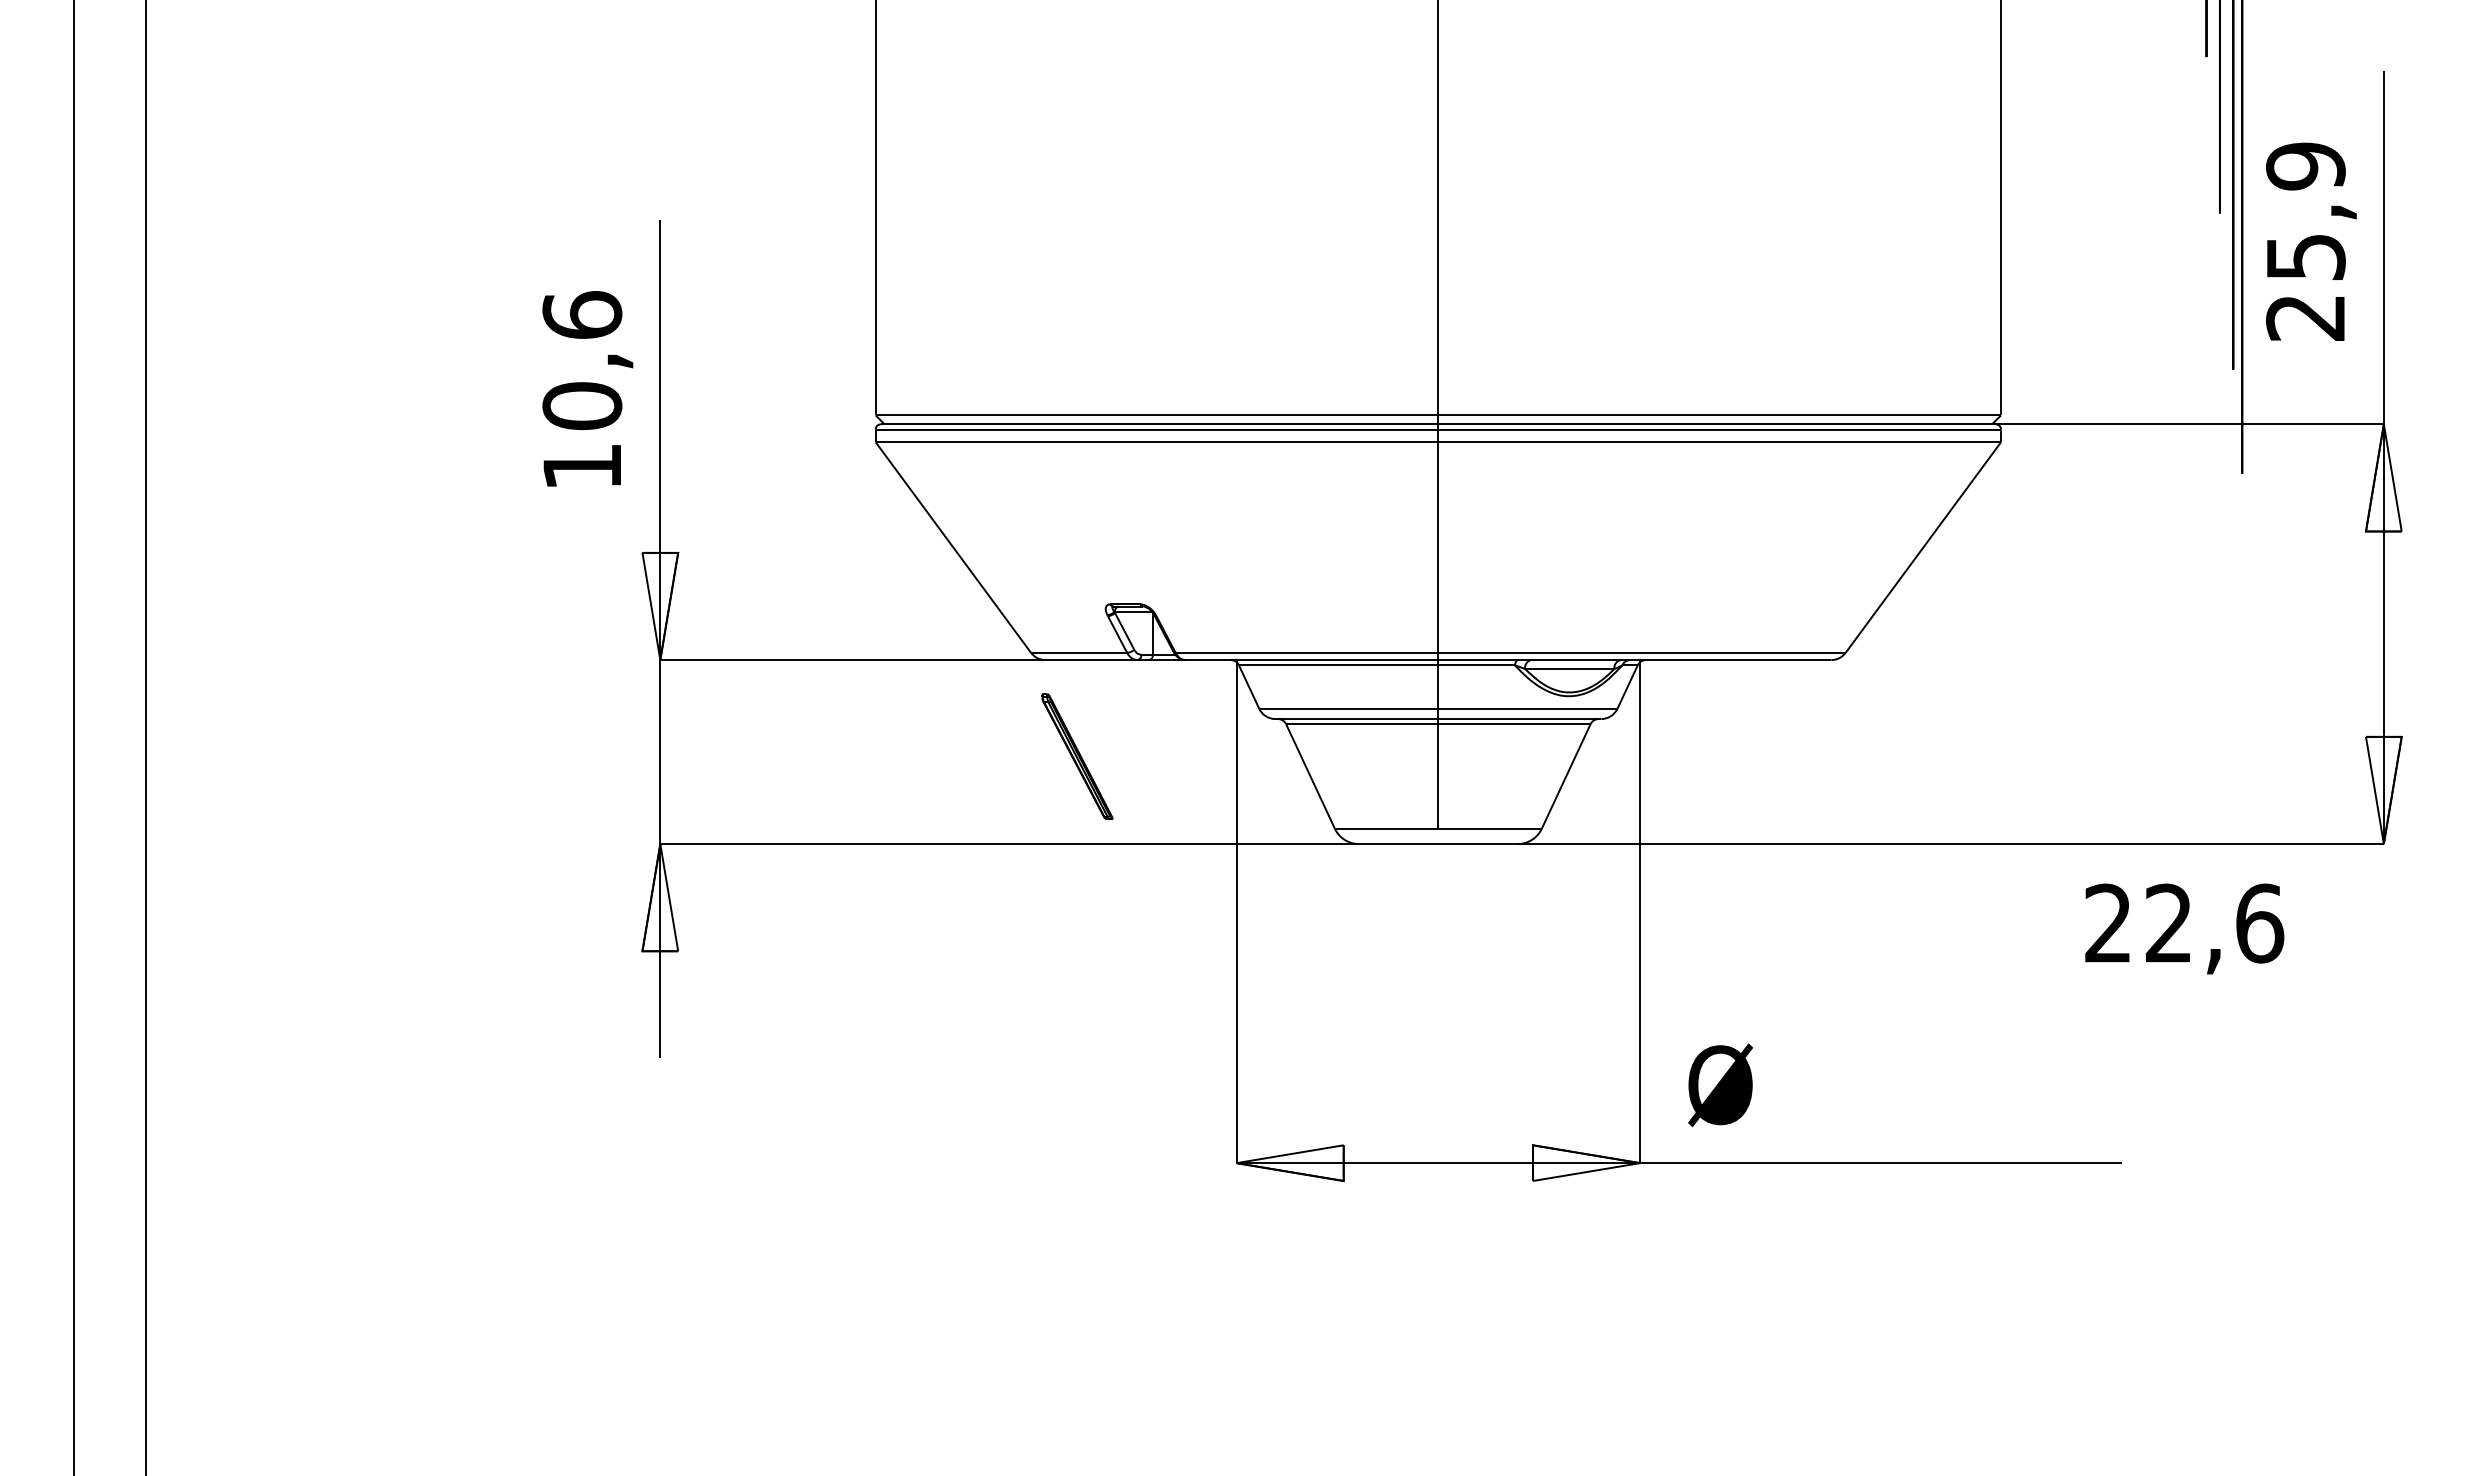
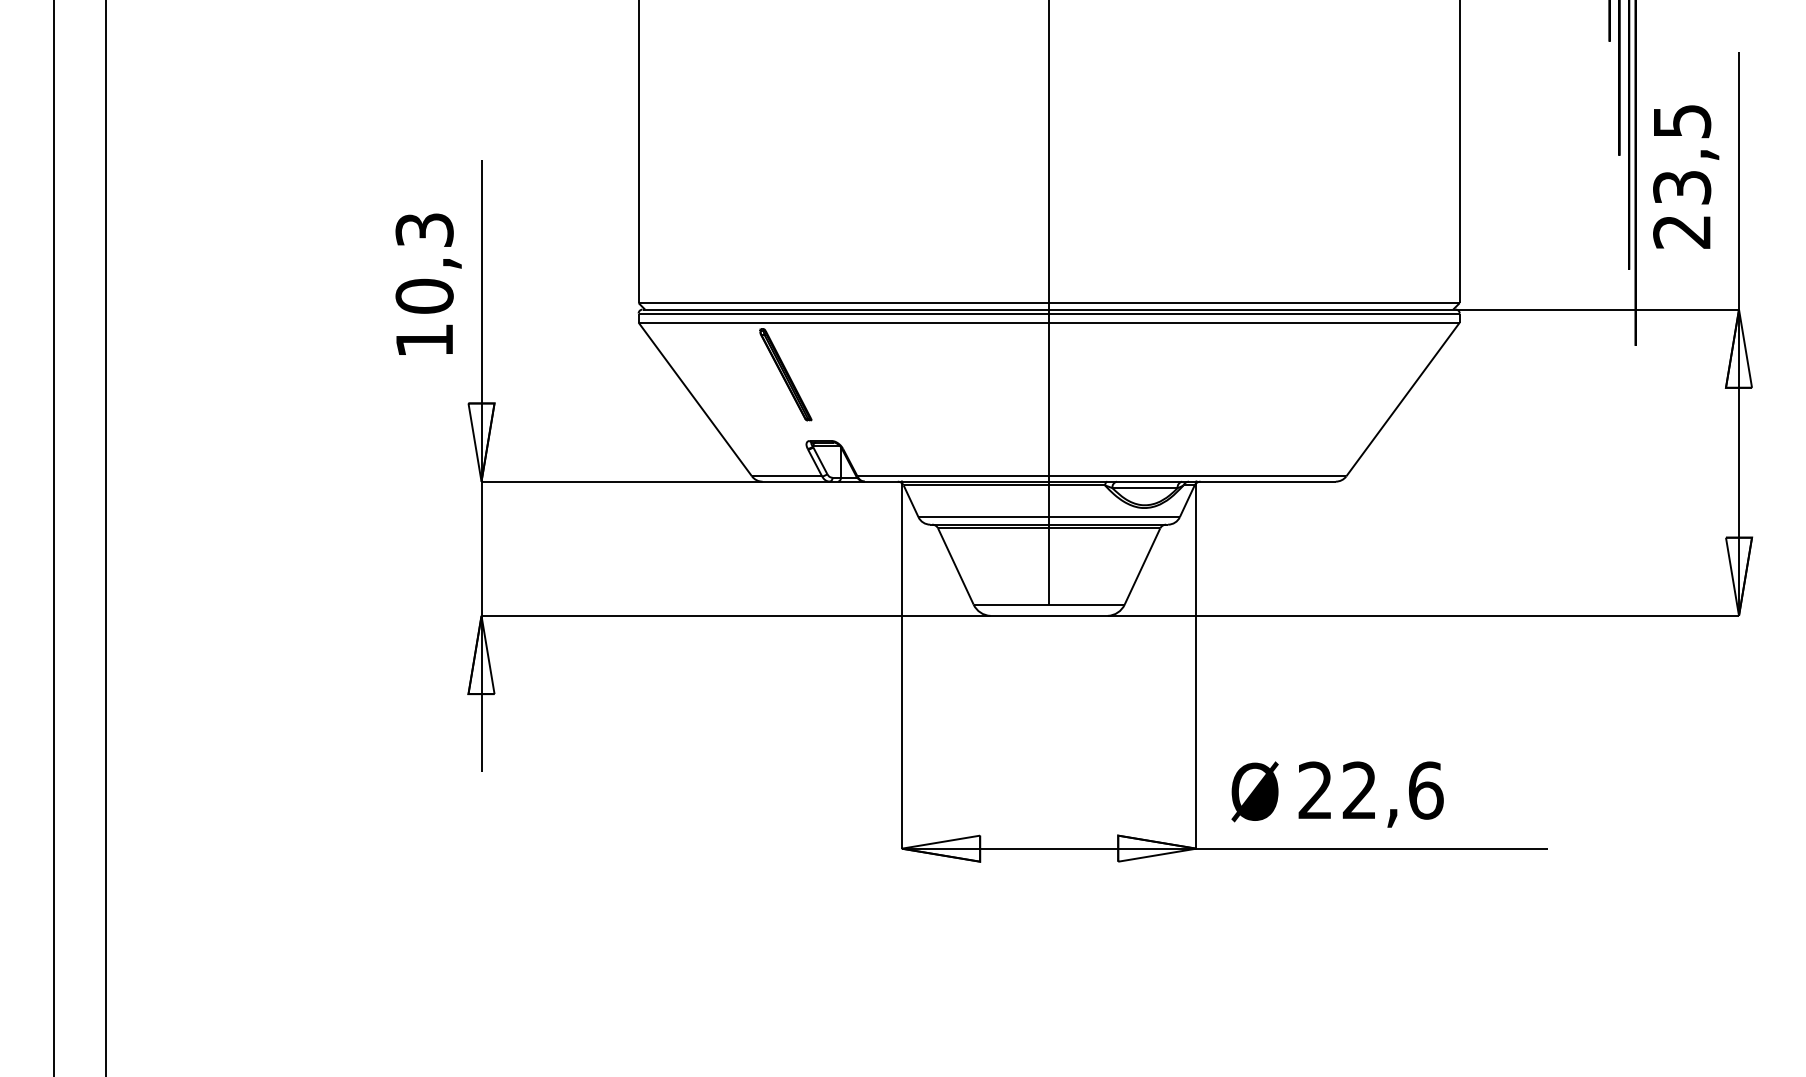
text: (2305, 211) -> (1681, 154), 25,9 -> 23,5
text: (582, 314) -> (424, 229), 10,6 -> 10,3
part: (1077, 756) -> (785, 374), moved
text: (2184, 928) -> (1371, 794), moved

